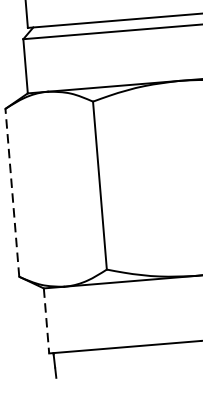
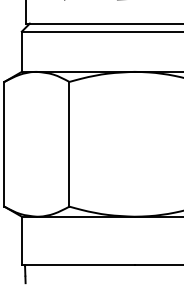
line: (12, 191) -> (4, 143), dashed -> solid
line: (46, 321) -> (21, 241), dashed -> solid

